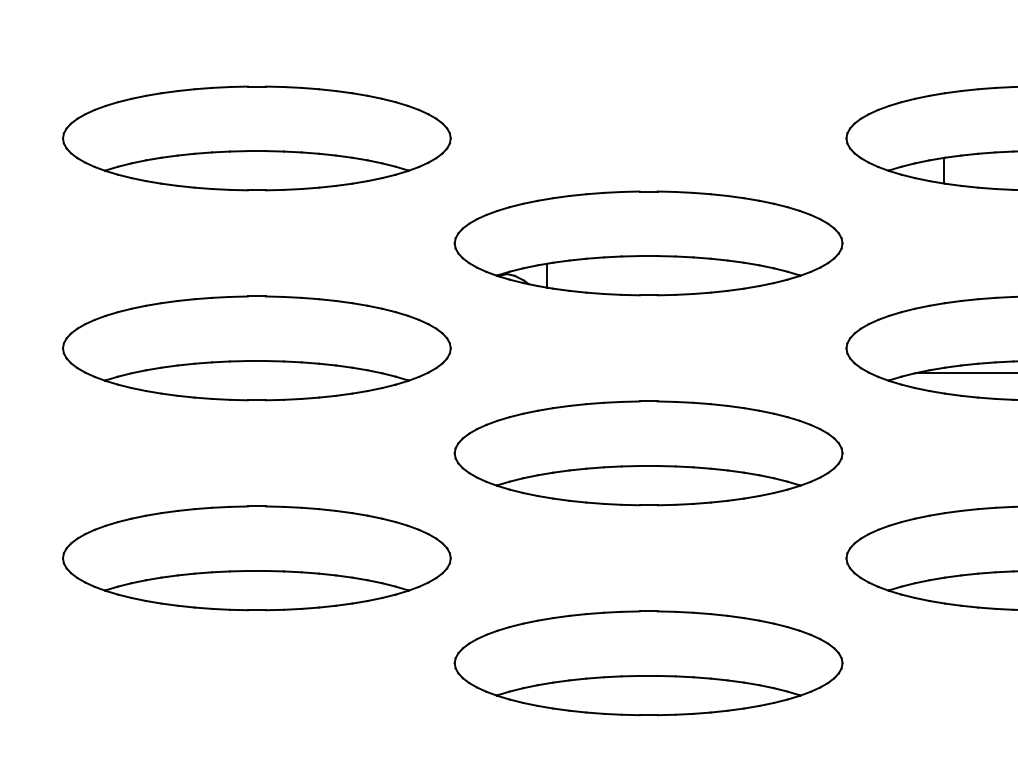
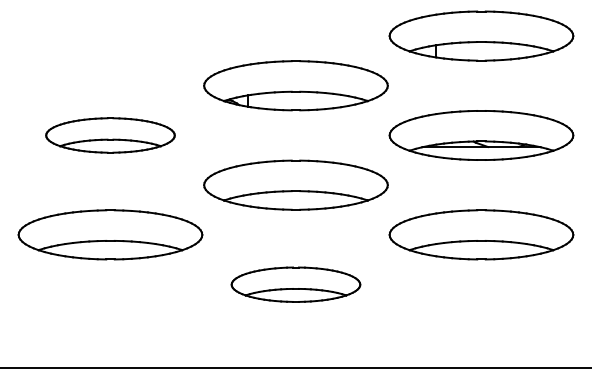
part: (256, 137) -> (110, 35), removed
part: (256, 348) -> (110, 135), size x0.7
part: (647, 663) -> (295, 284), size x0.7

